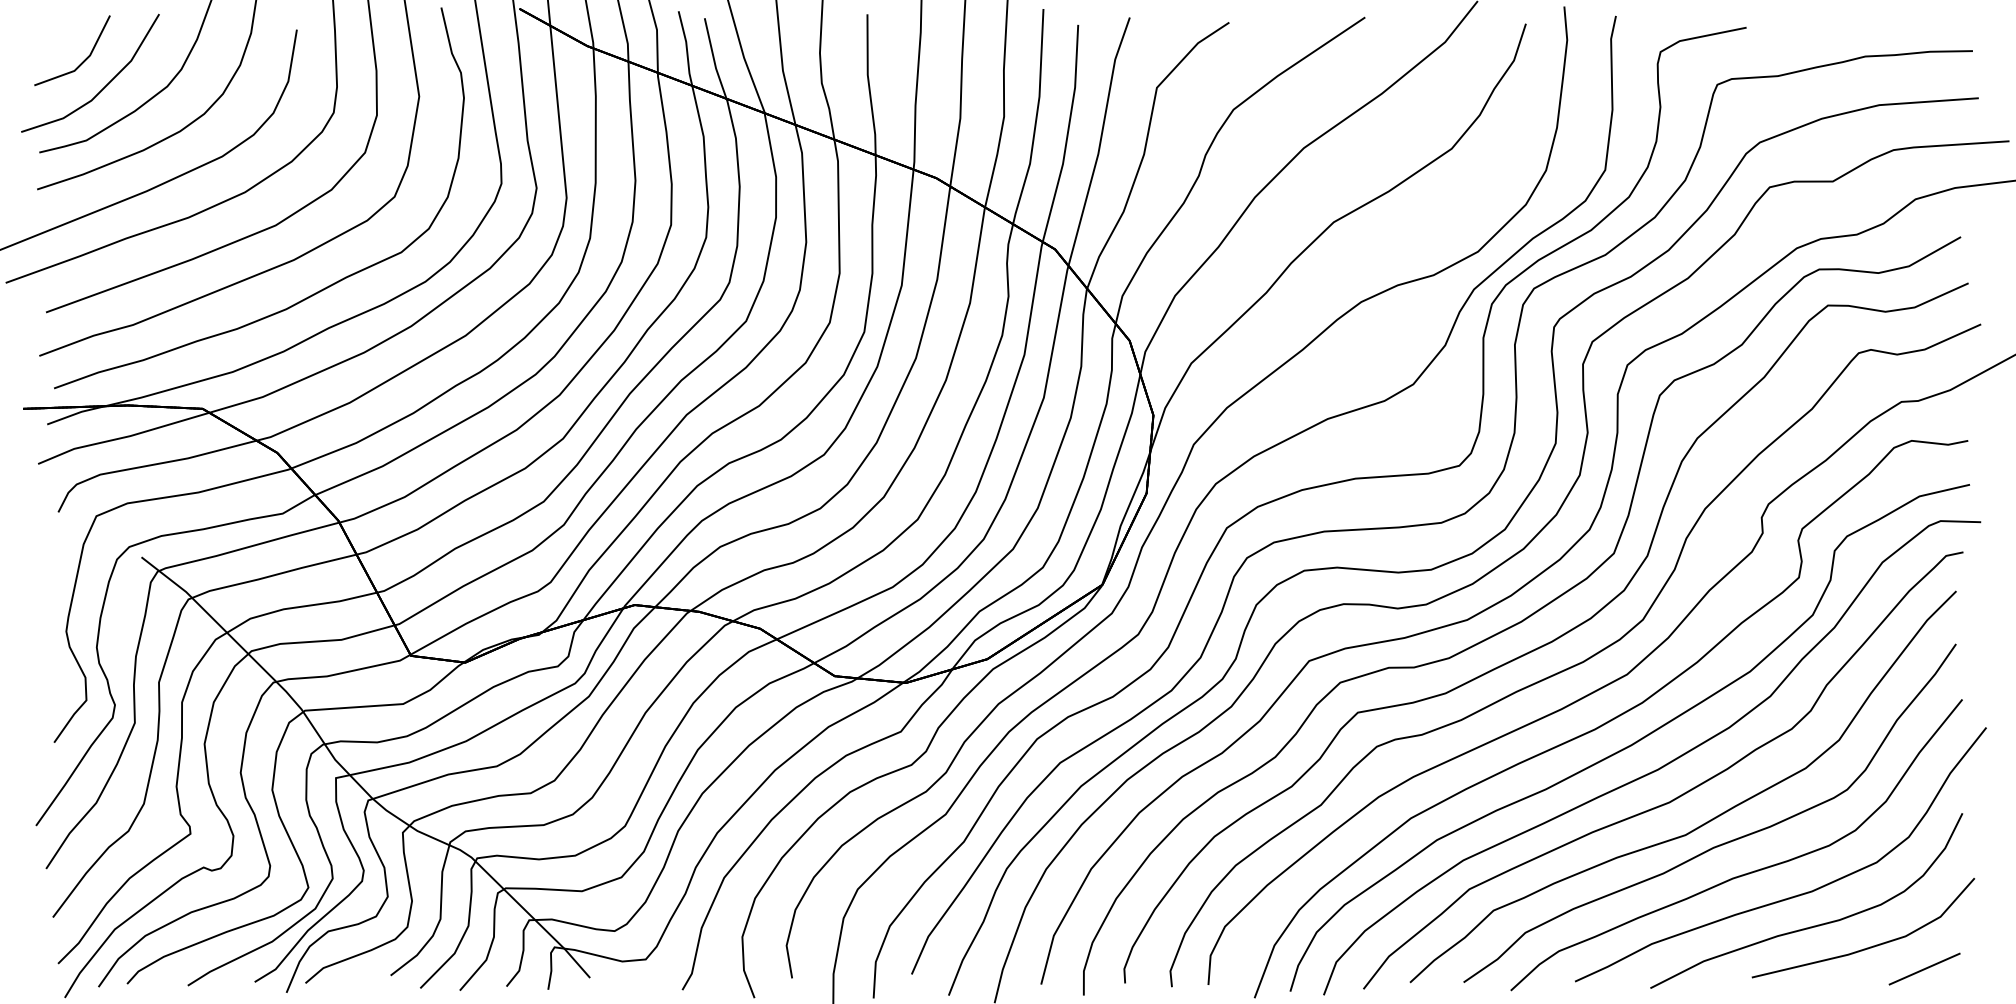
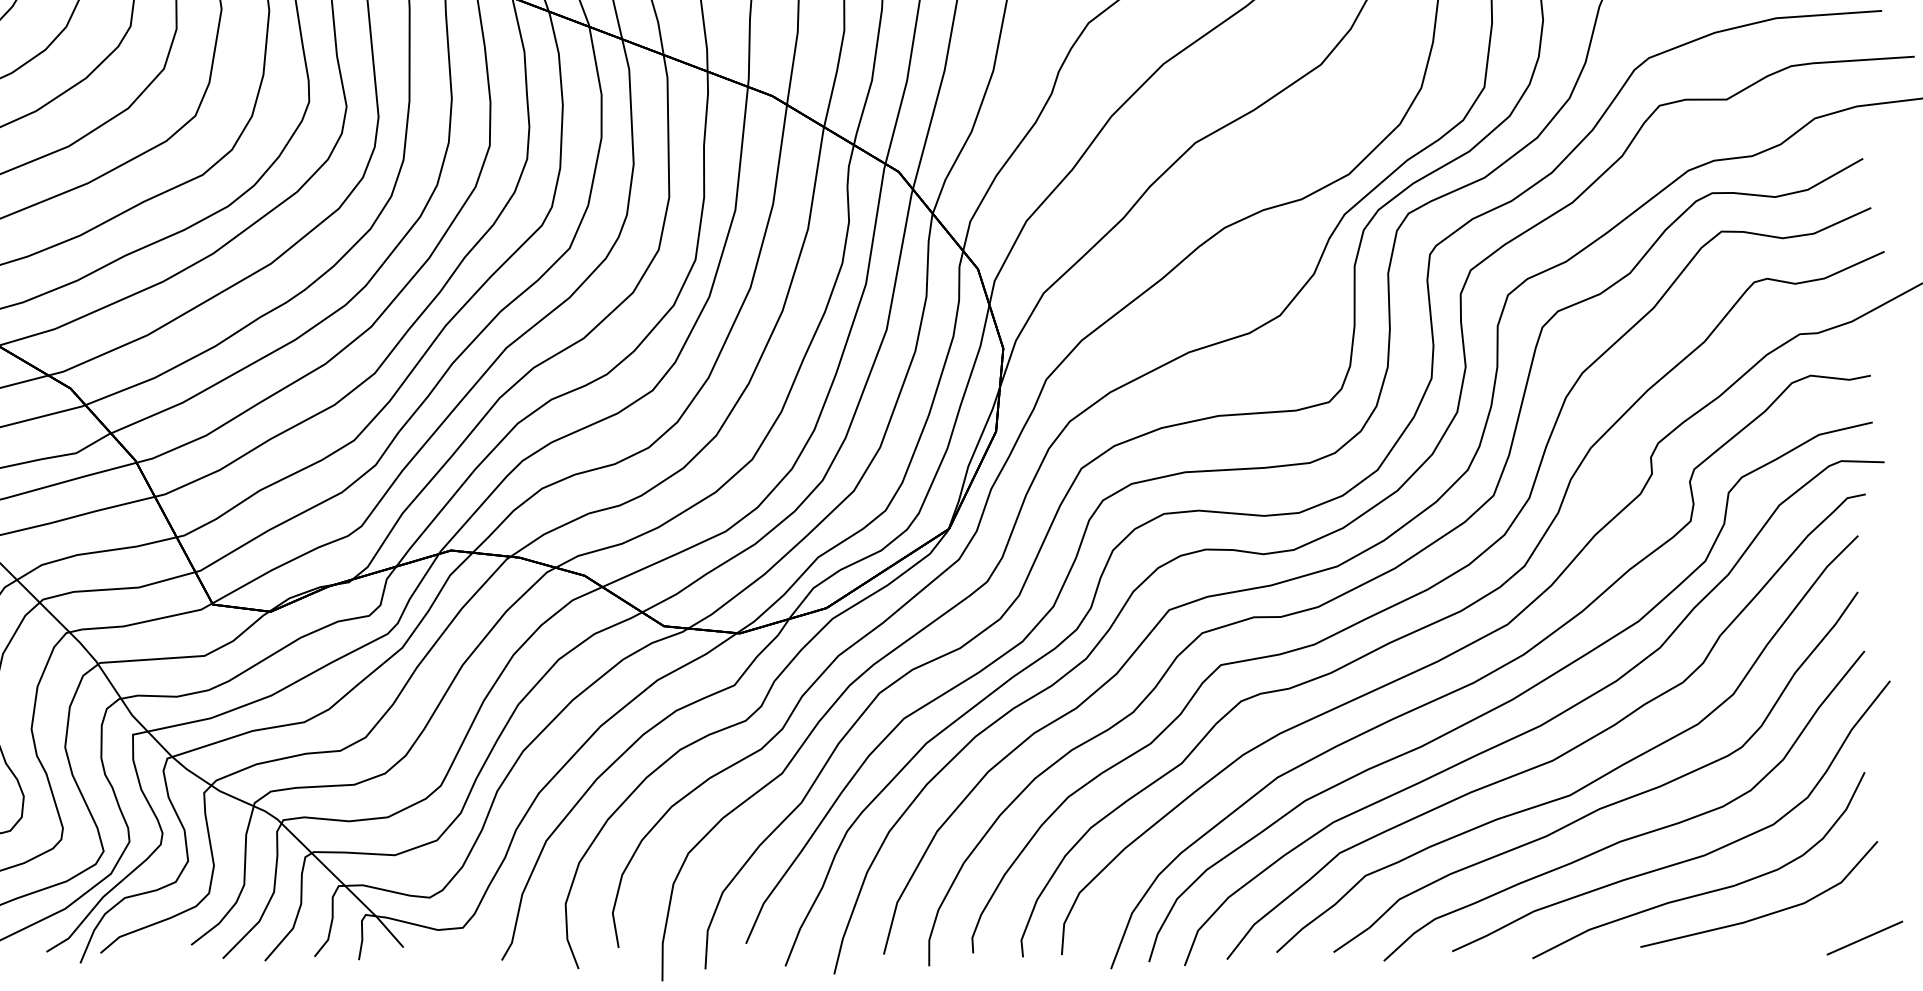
line: (1924, 968) -> (1864, 937), moved

